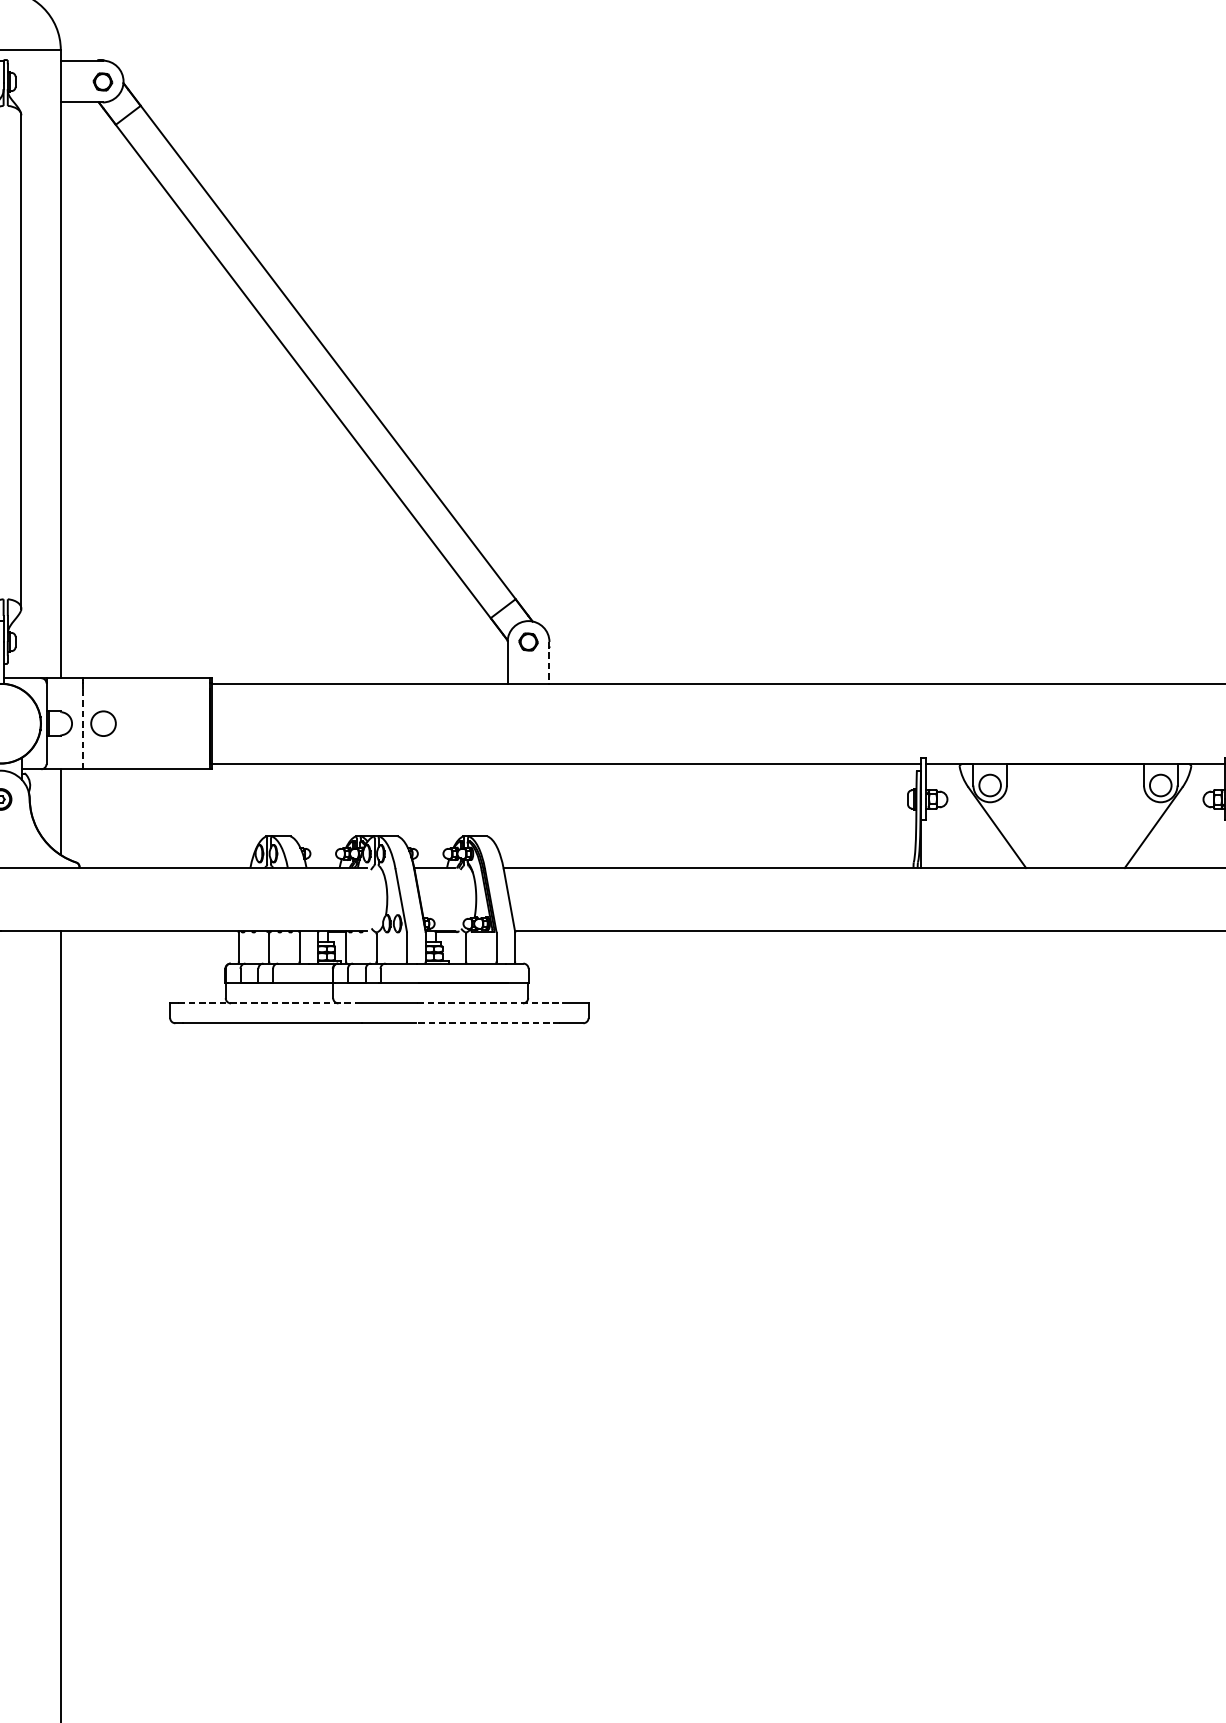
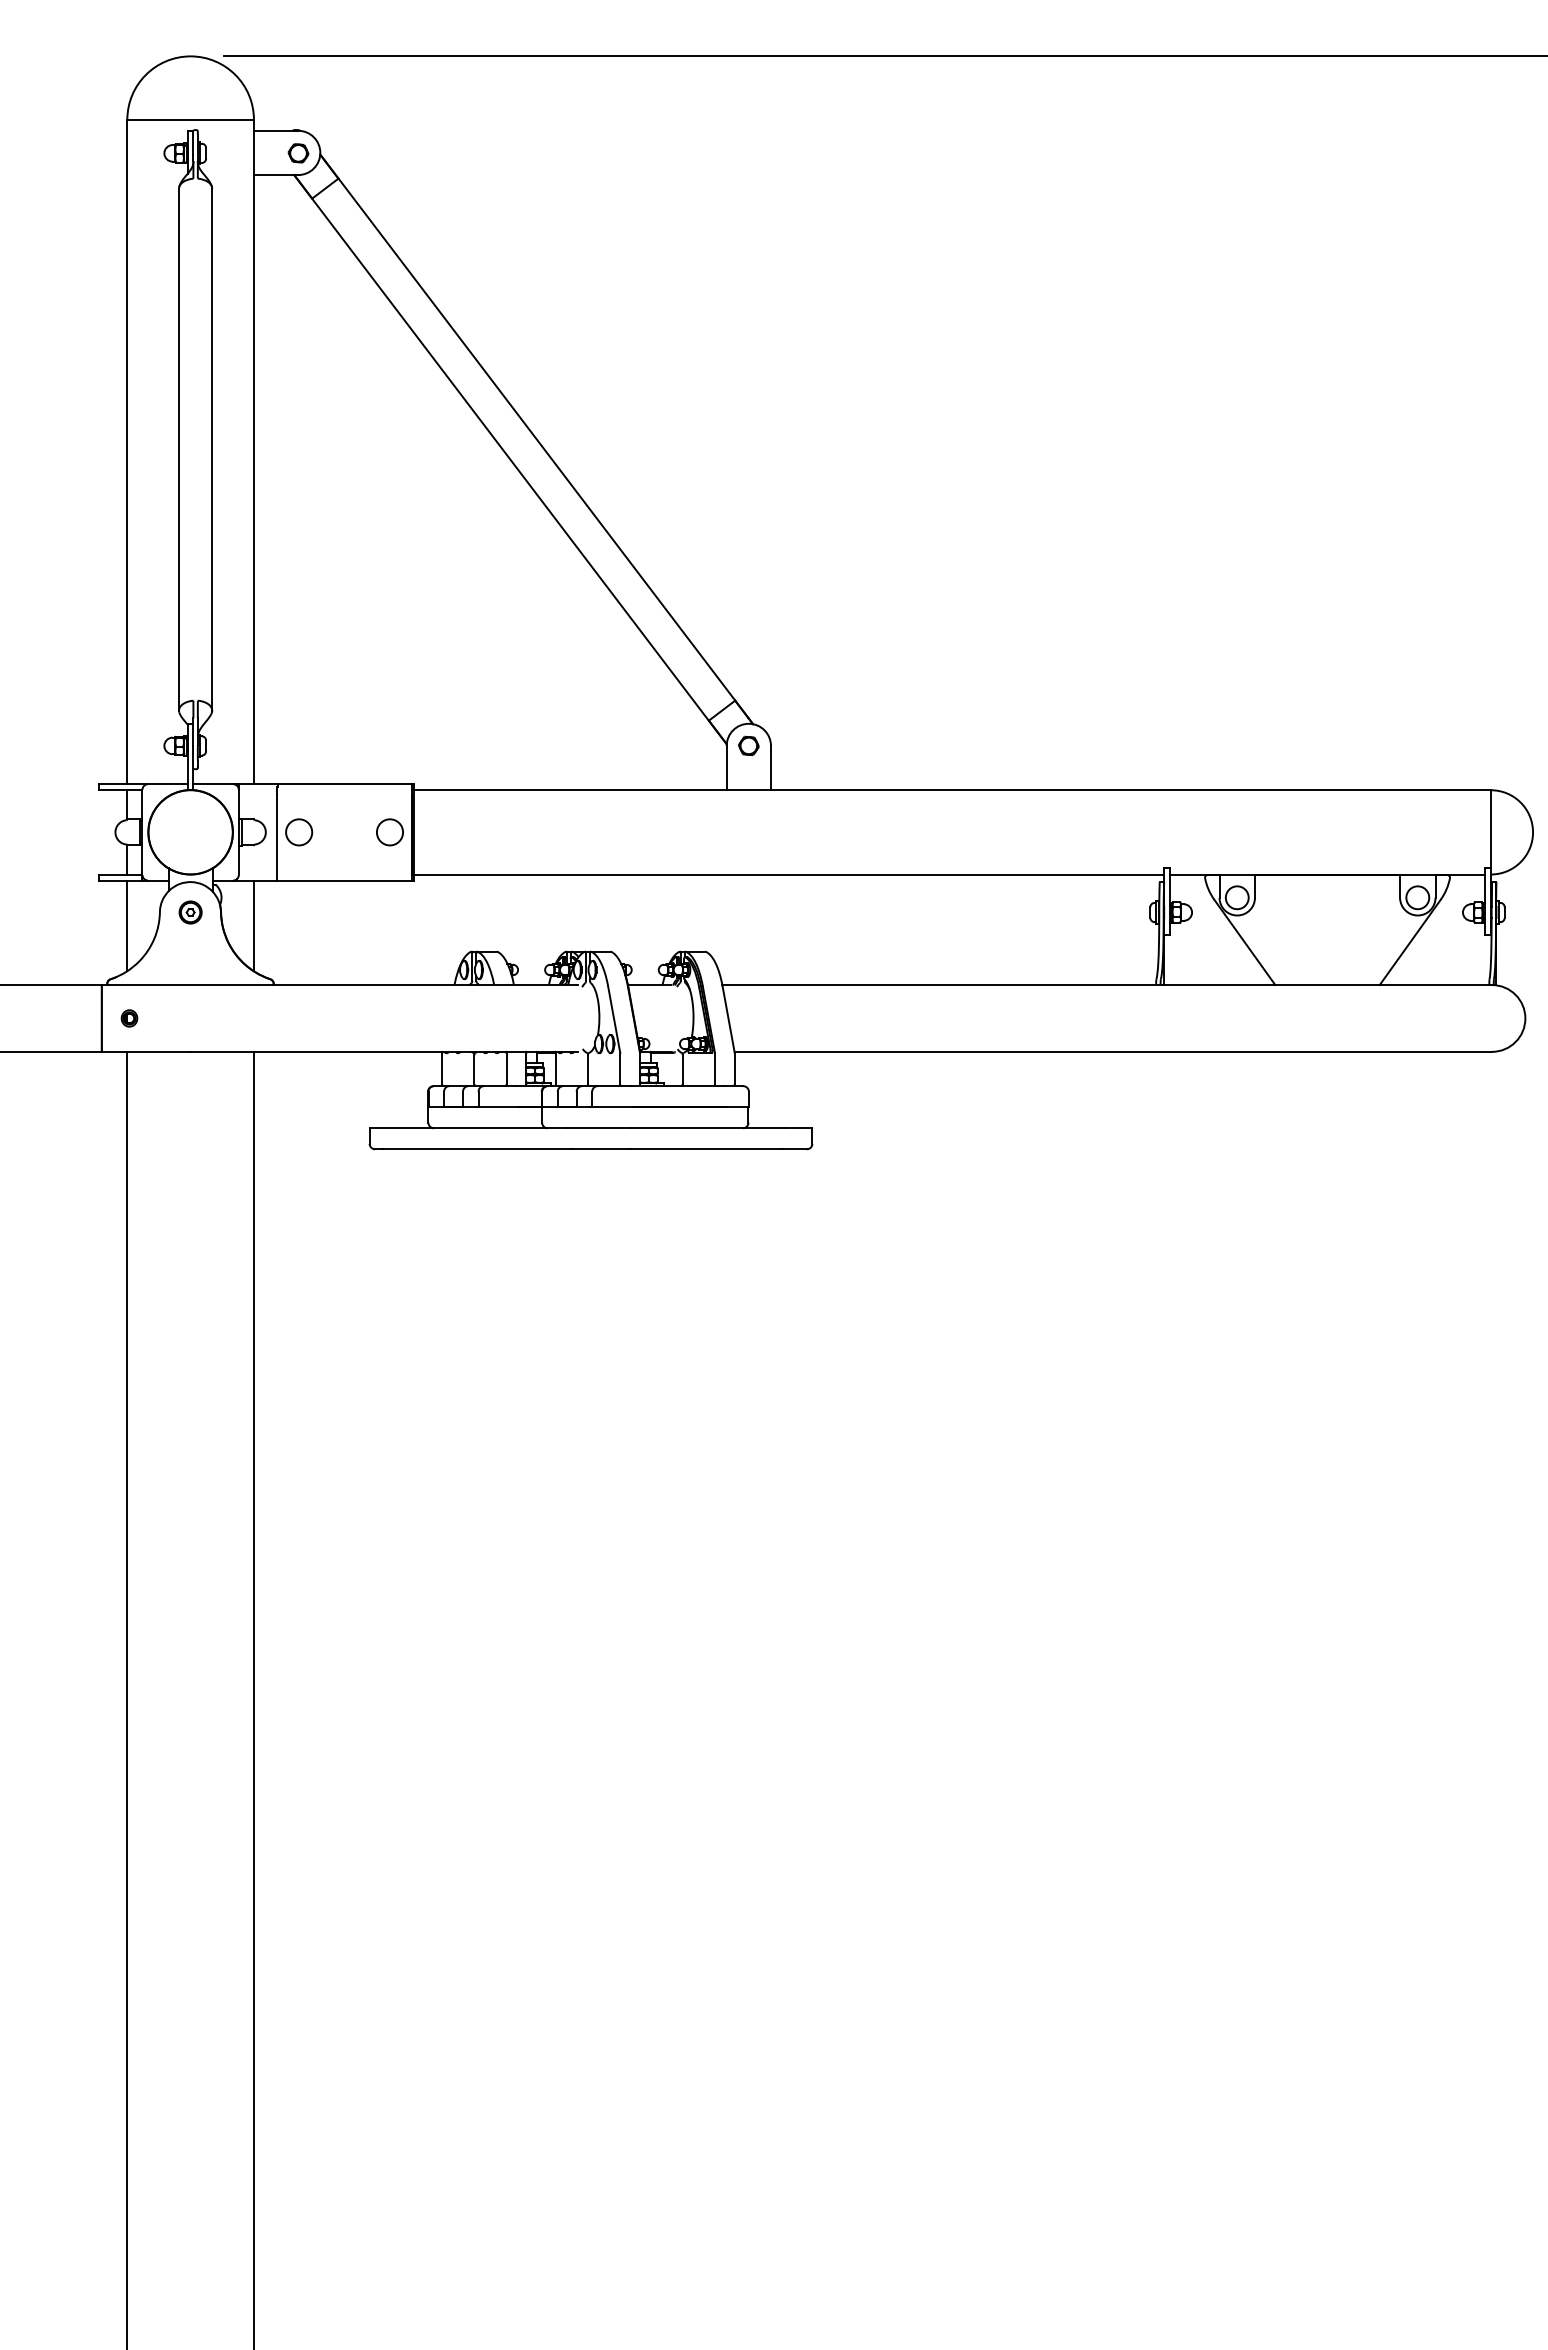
line: (549, 663) -> (770, 768), dashed -> solid
circle: (188, 723) -> (389, 832), added
line: (83, 728) -> (277, 837), dashed -> solid
line: (267, 1003) -> (472, 1128), dashed -> solid
line: (489, 1003) -> (707, 1128), dashed -> solid
line: (488, 1023) -> (706, 1149), dashed -> solid

